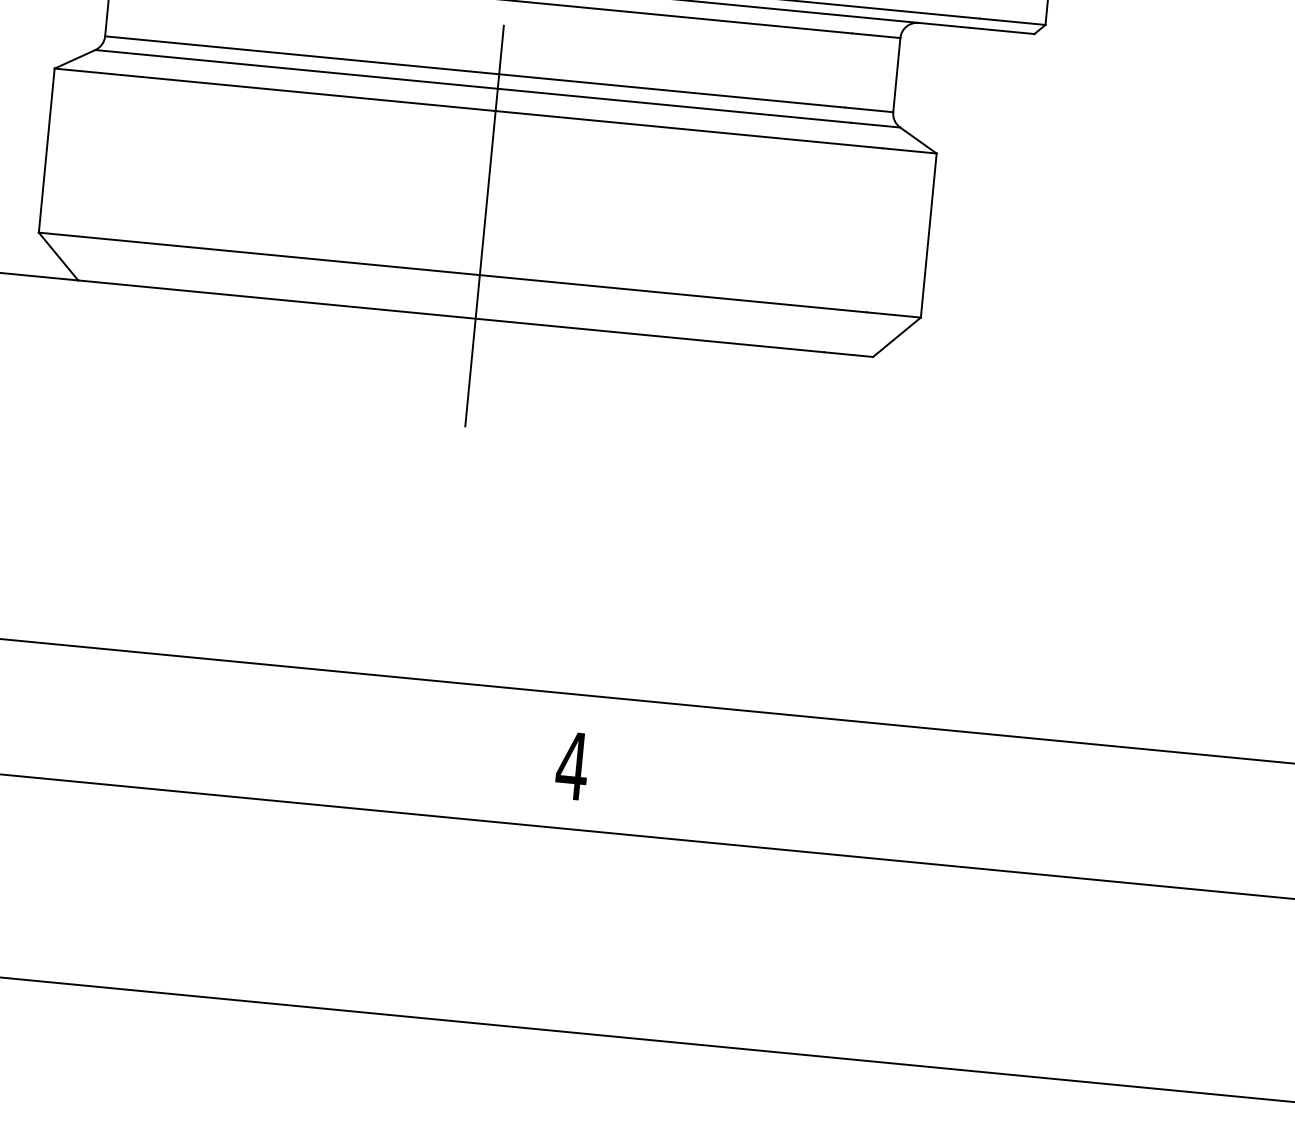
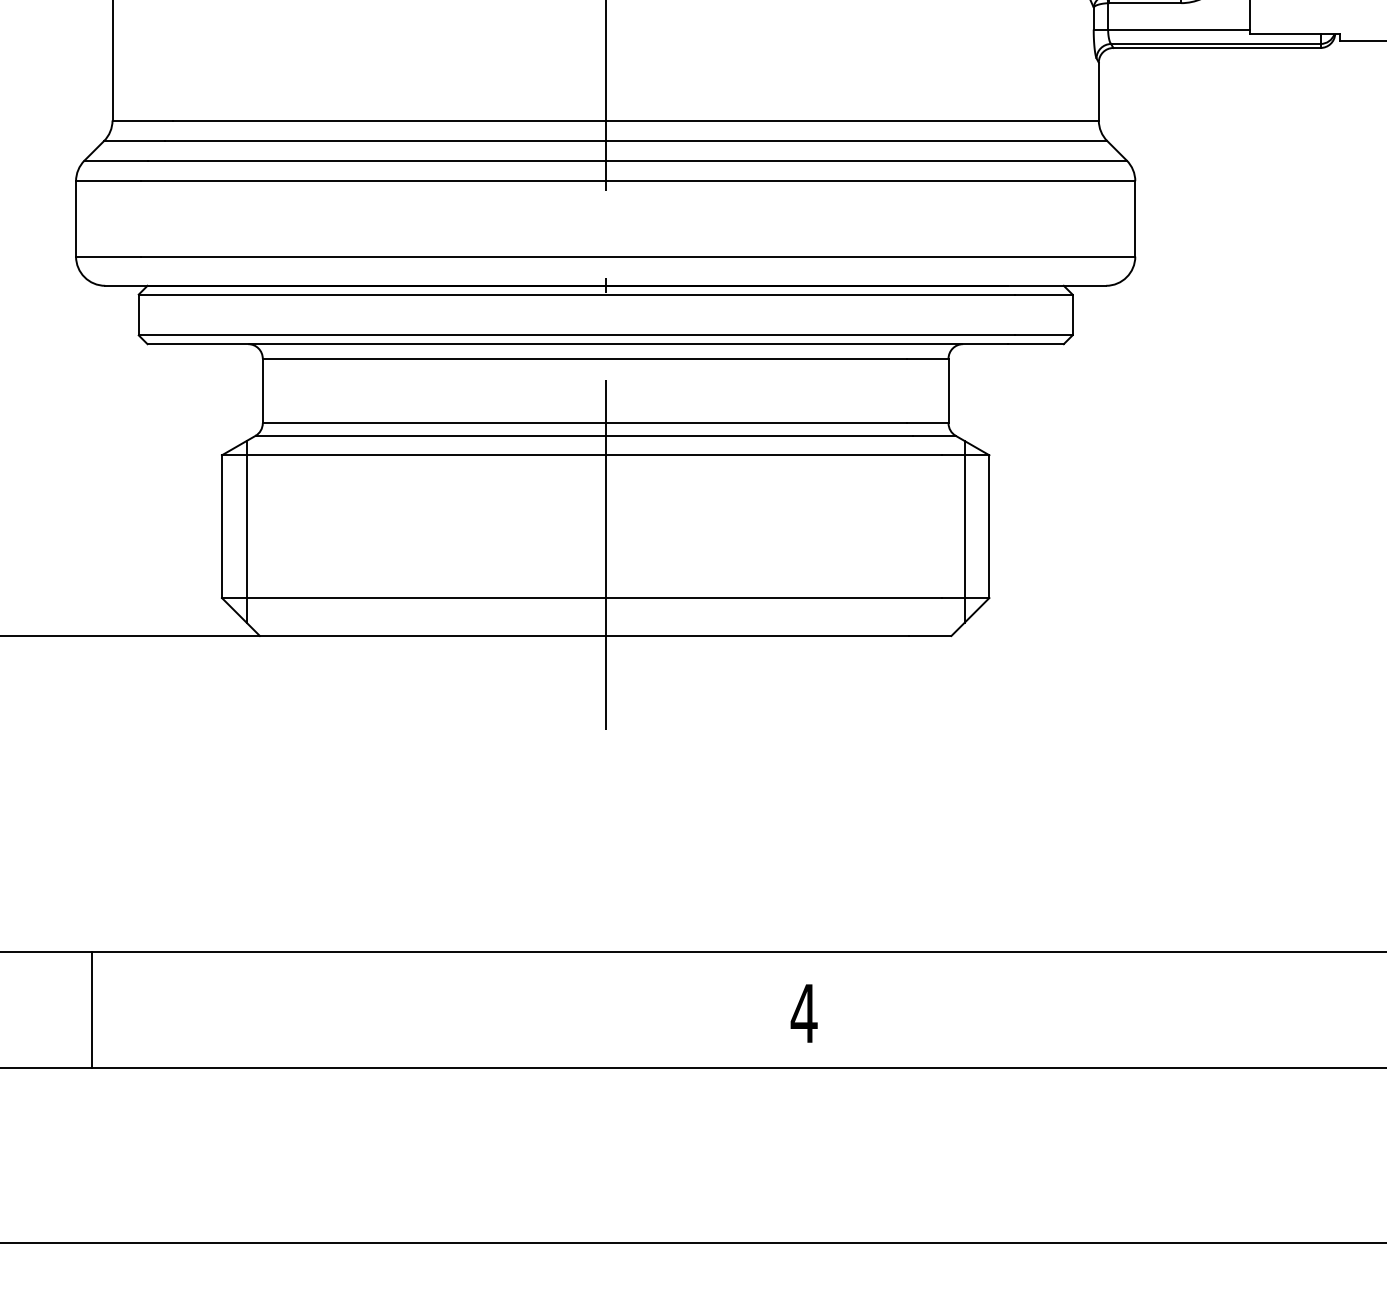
line: (74, 158) -> (246, 531), added
line: (899, 238) -> (964, 531), added
text: (571, 765) -> (803, 1013), moved

